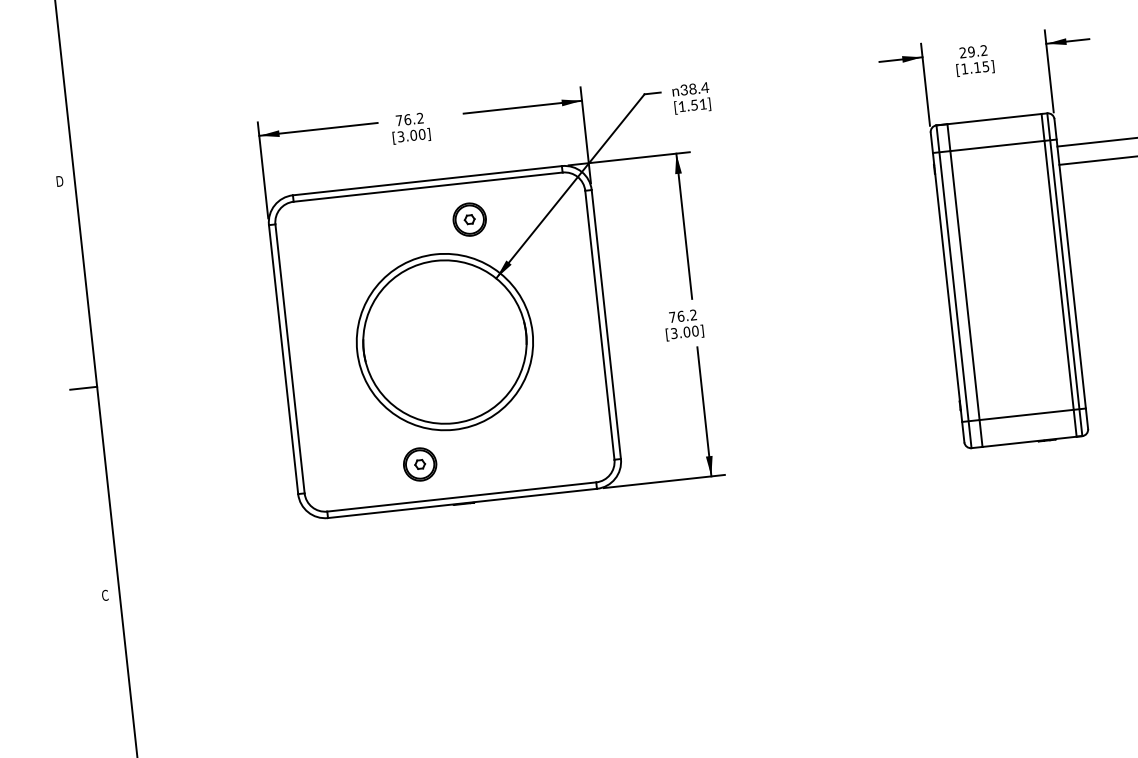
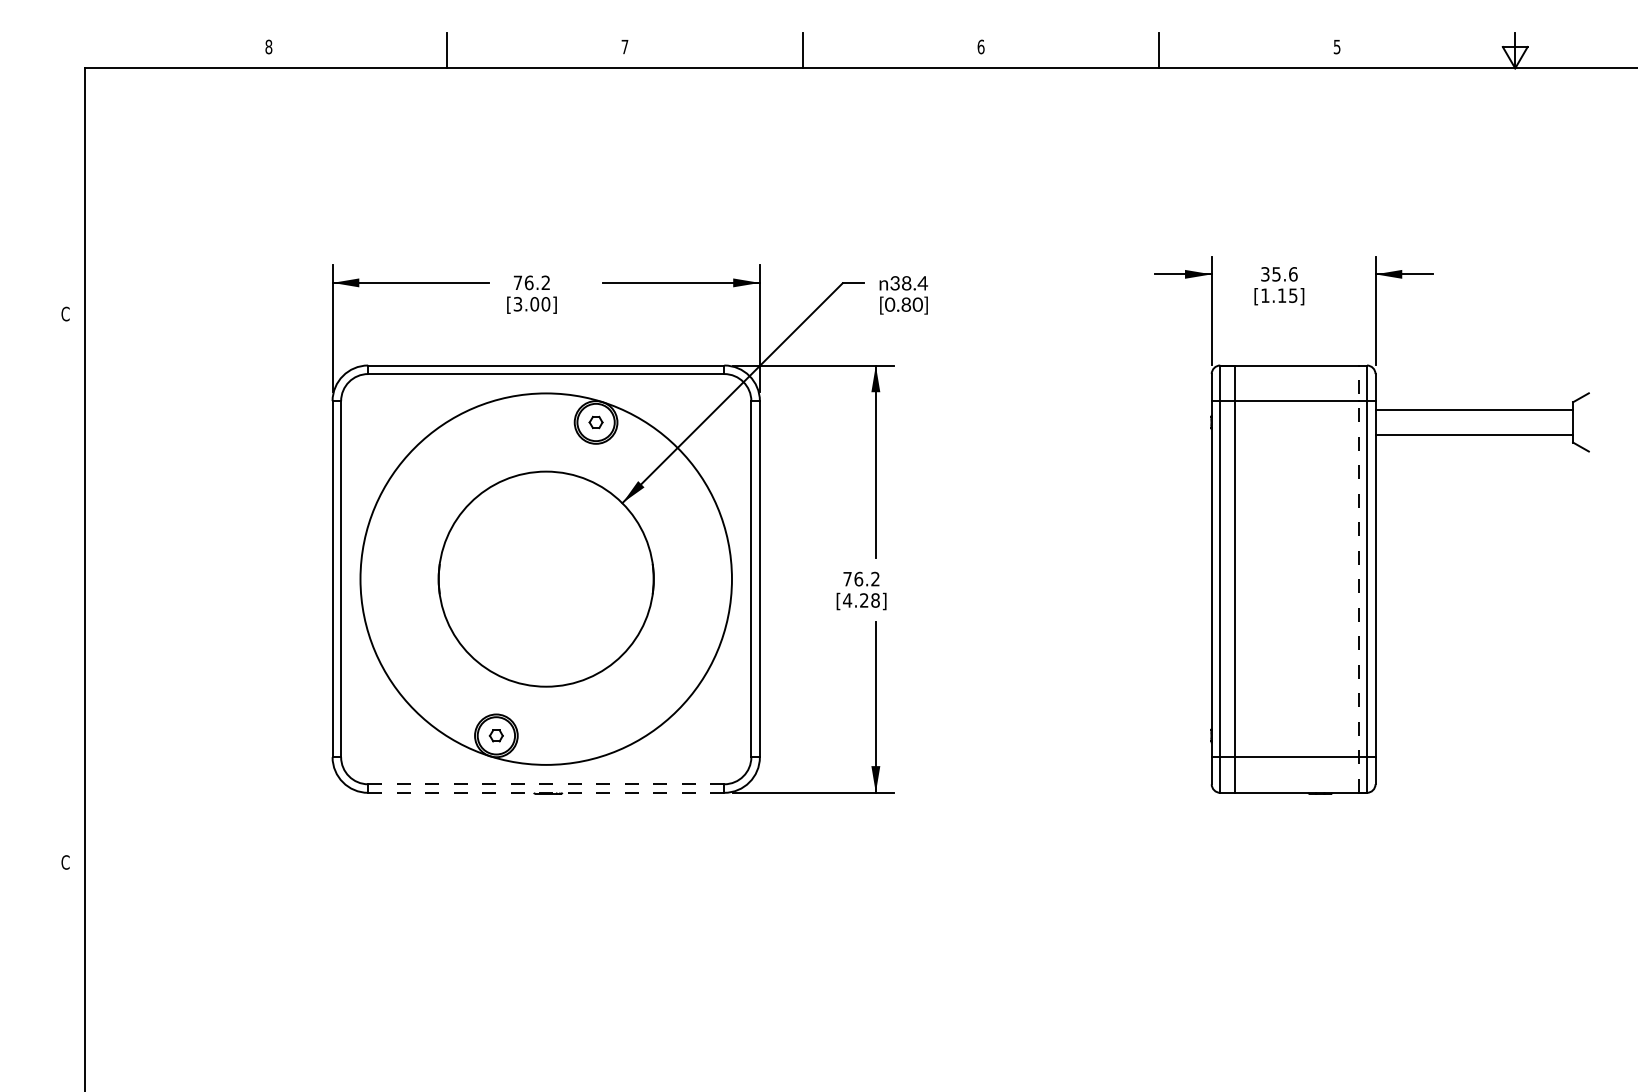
text: (973, 51) -> (1279, 274), 29.2 -> 35.6
text: (692, 105) -> (903, 304), [1.51] -> [0.80]
text: (60, 180) -> (65, 313), D -> C
line: (1059, 275) -> (1359, 579), solid -> dashed
text: (684, 332) -> (861, 600), [3.00] -> [4.28]
circle: (445, 342) -> (546, 579), size x1.6
line: (83, 388) -> (66, 588), removed
line: (461, 497) -> (546, 784), solid -> dashed
line: (462, 503) -> (546, 792), solid -> dashed

